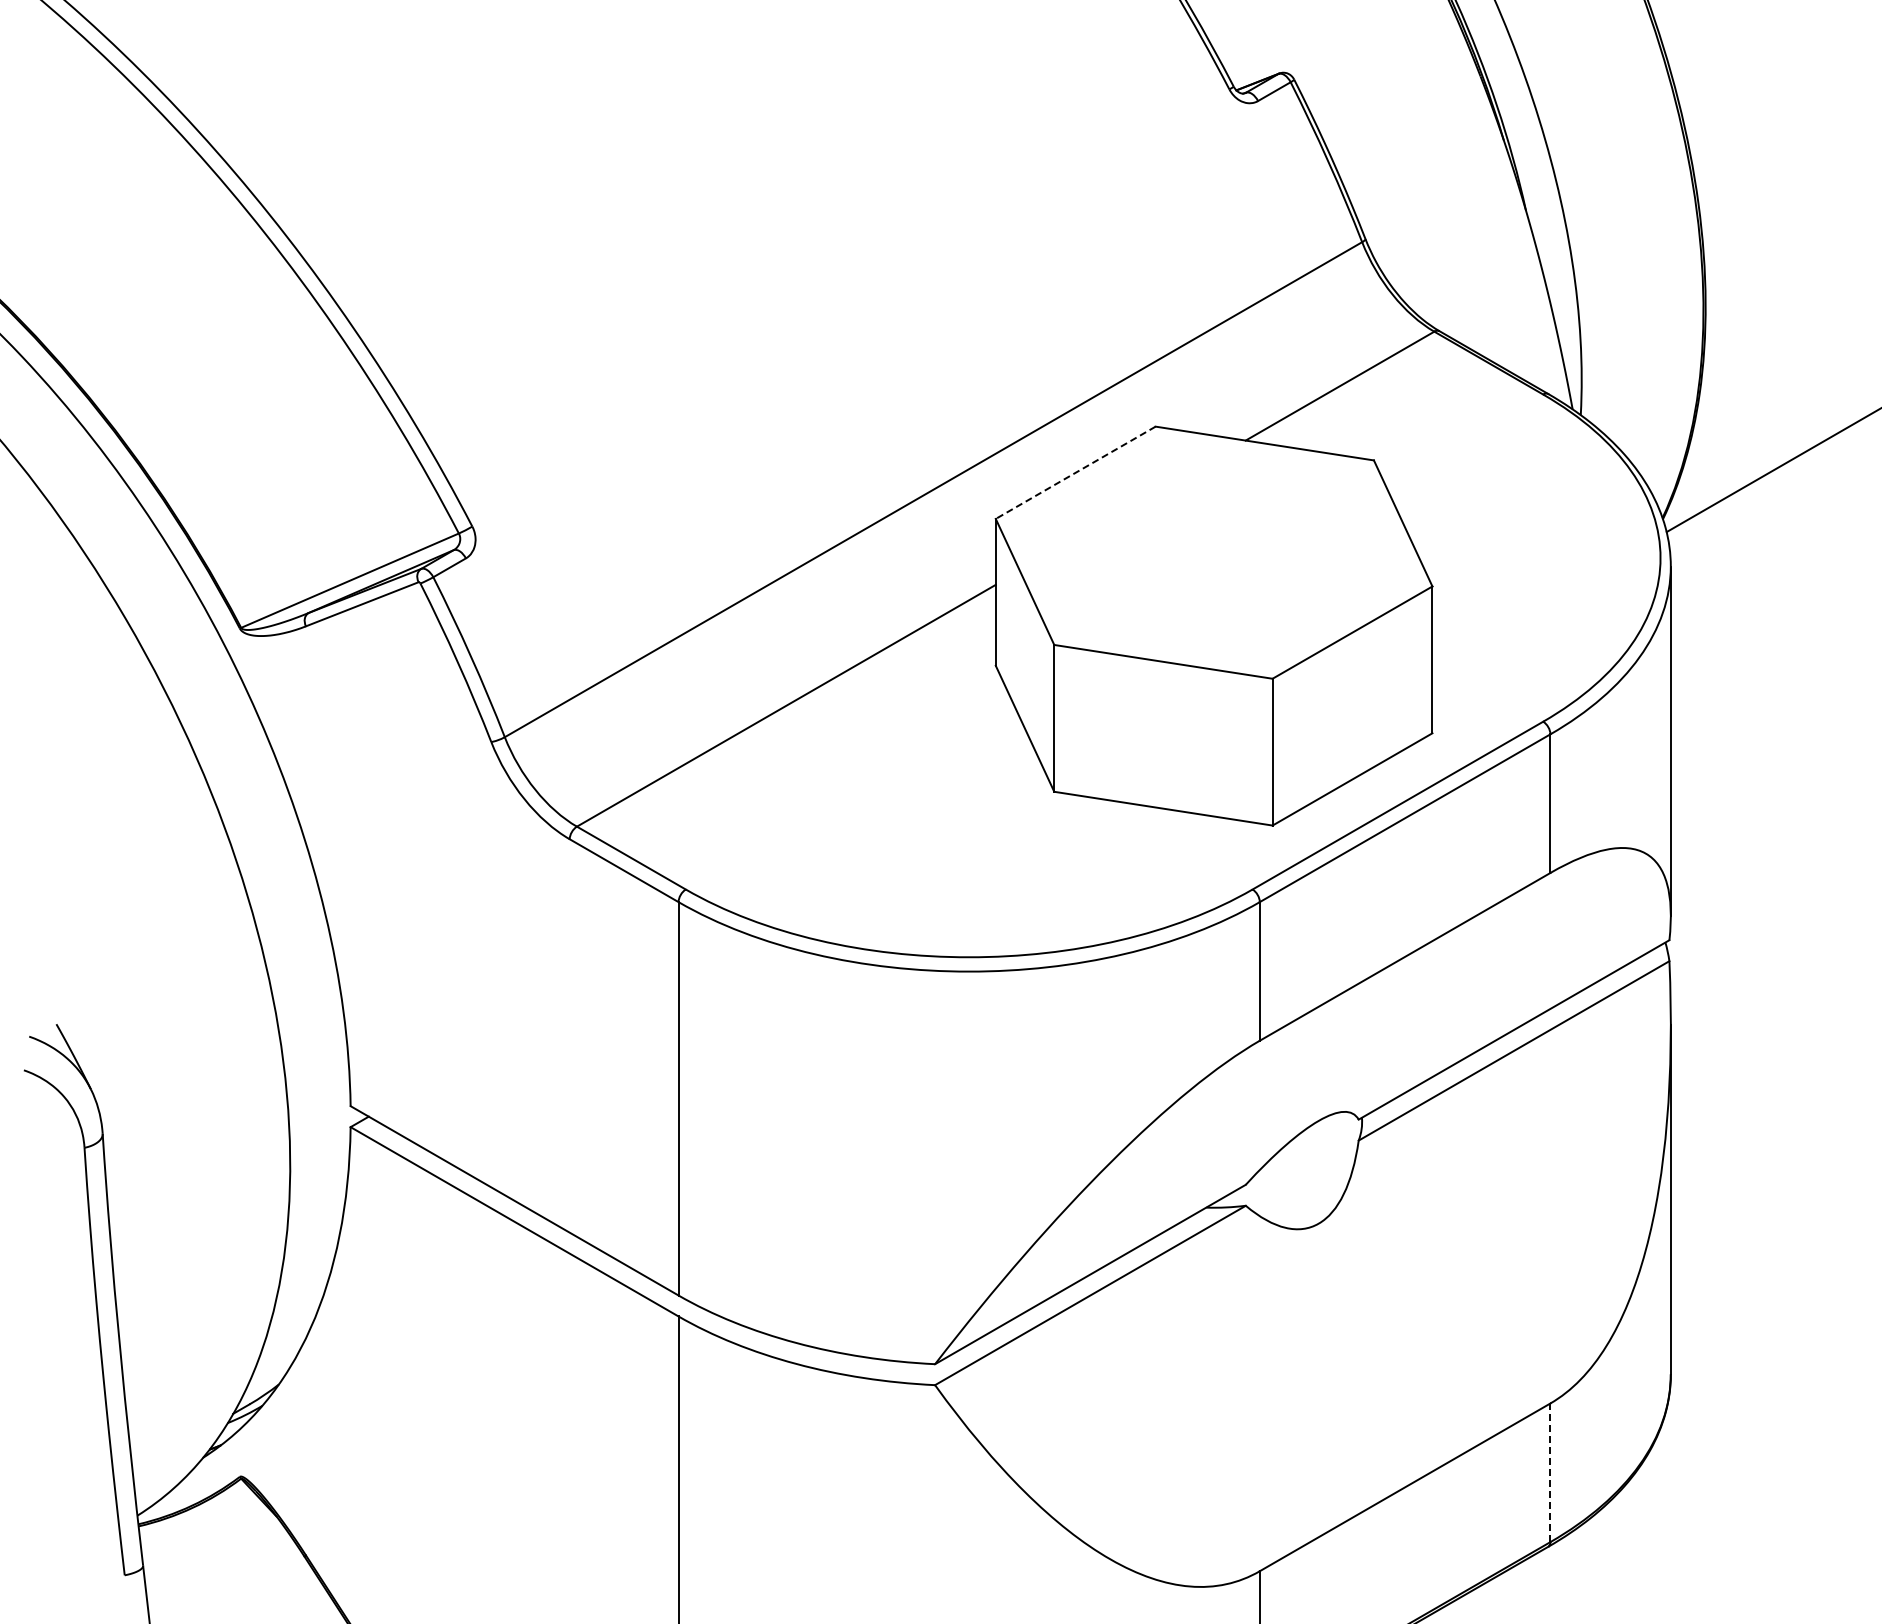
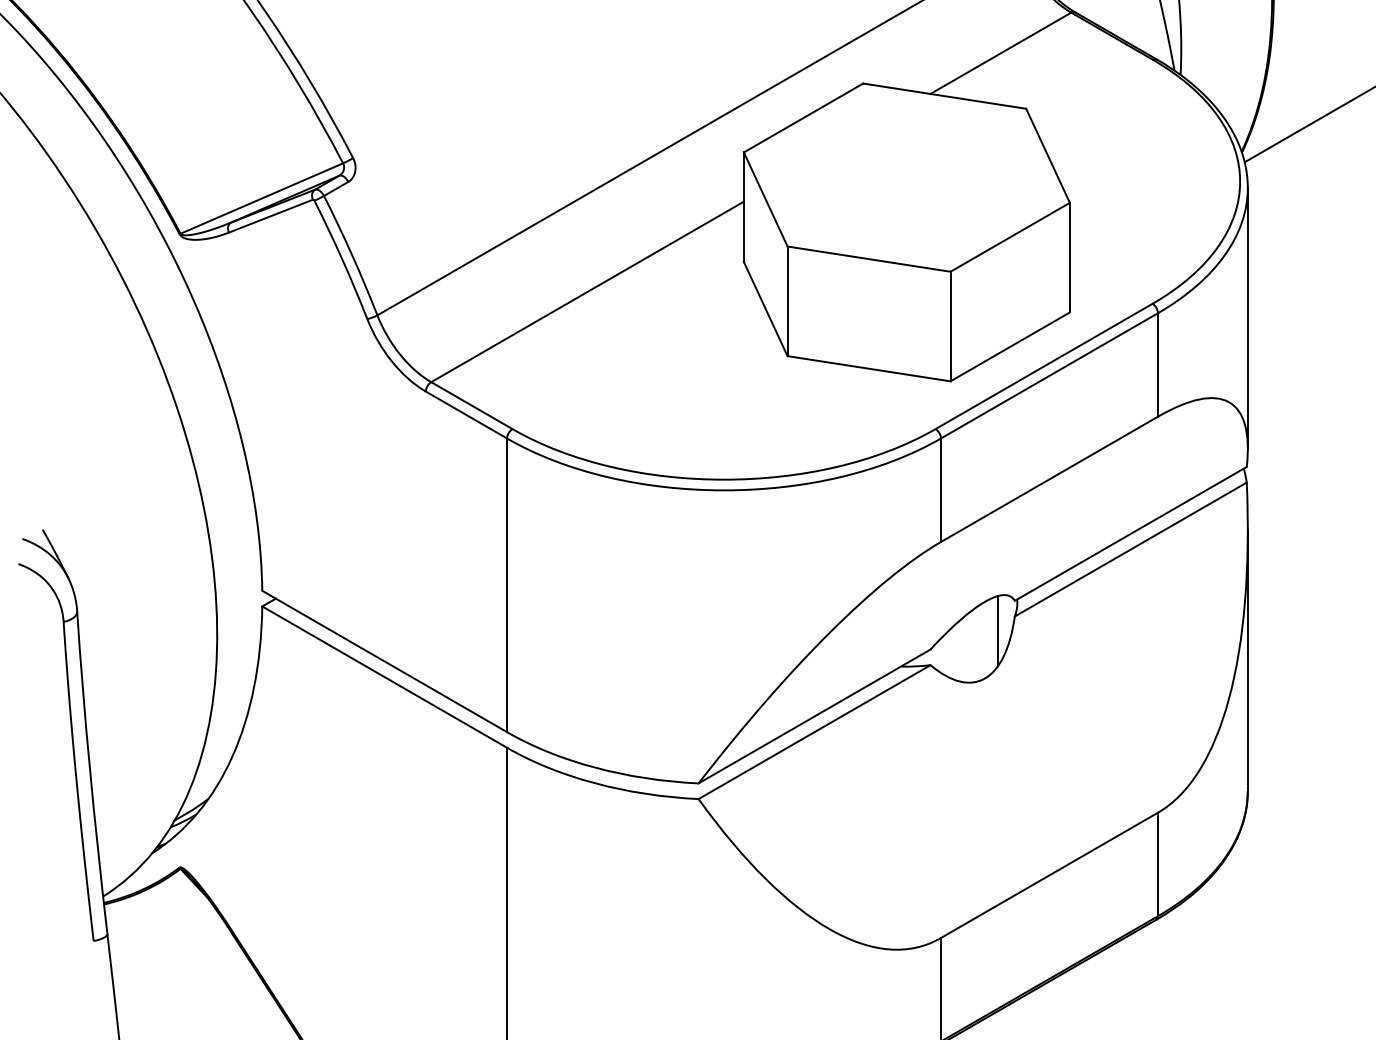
line: (1075, 473) -> (803, 118), dashed -> solid
line: (1336, 1159) -> (998, 630), added
line: (1550, 1472) -> (1157, 864), dashed -> solid

